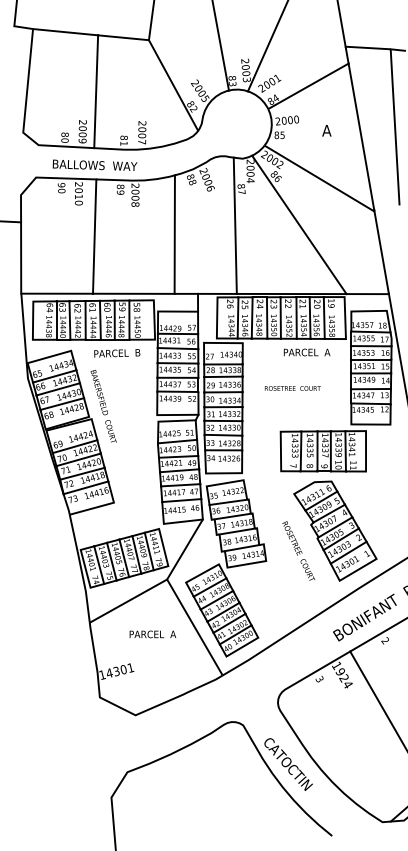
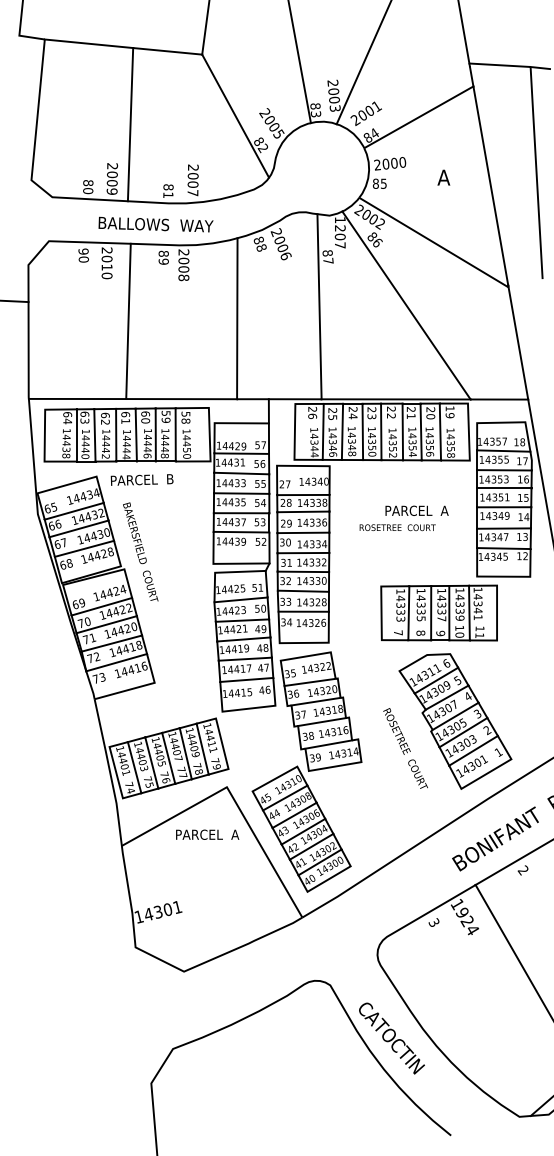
text: (94, 165) -> (155, 224), moved
text: (250, 171) -> (339, 232), 2004 -> 1207
text: (116, 352) -> (141, 479), moved
text: (306, 352) -> (416, 510), moved
line: (184, 549) -> (250, 746), removed
text: (152, 634) -> (207, 834), moved

